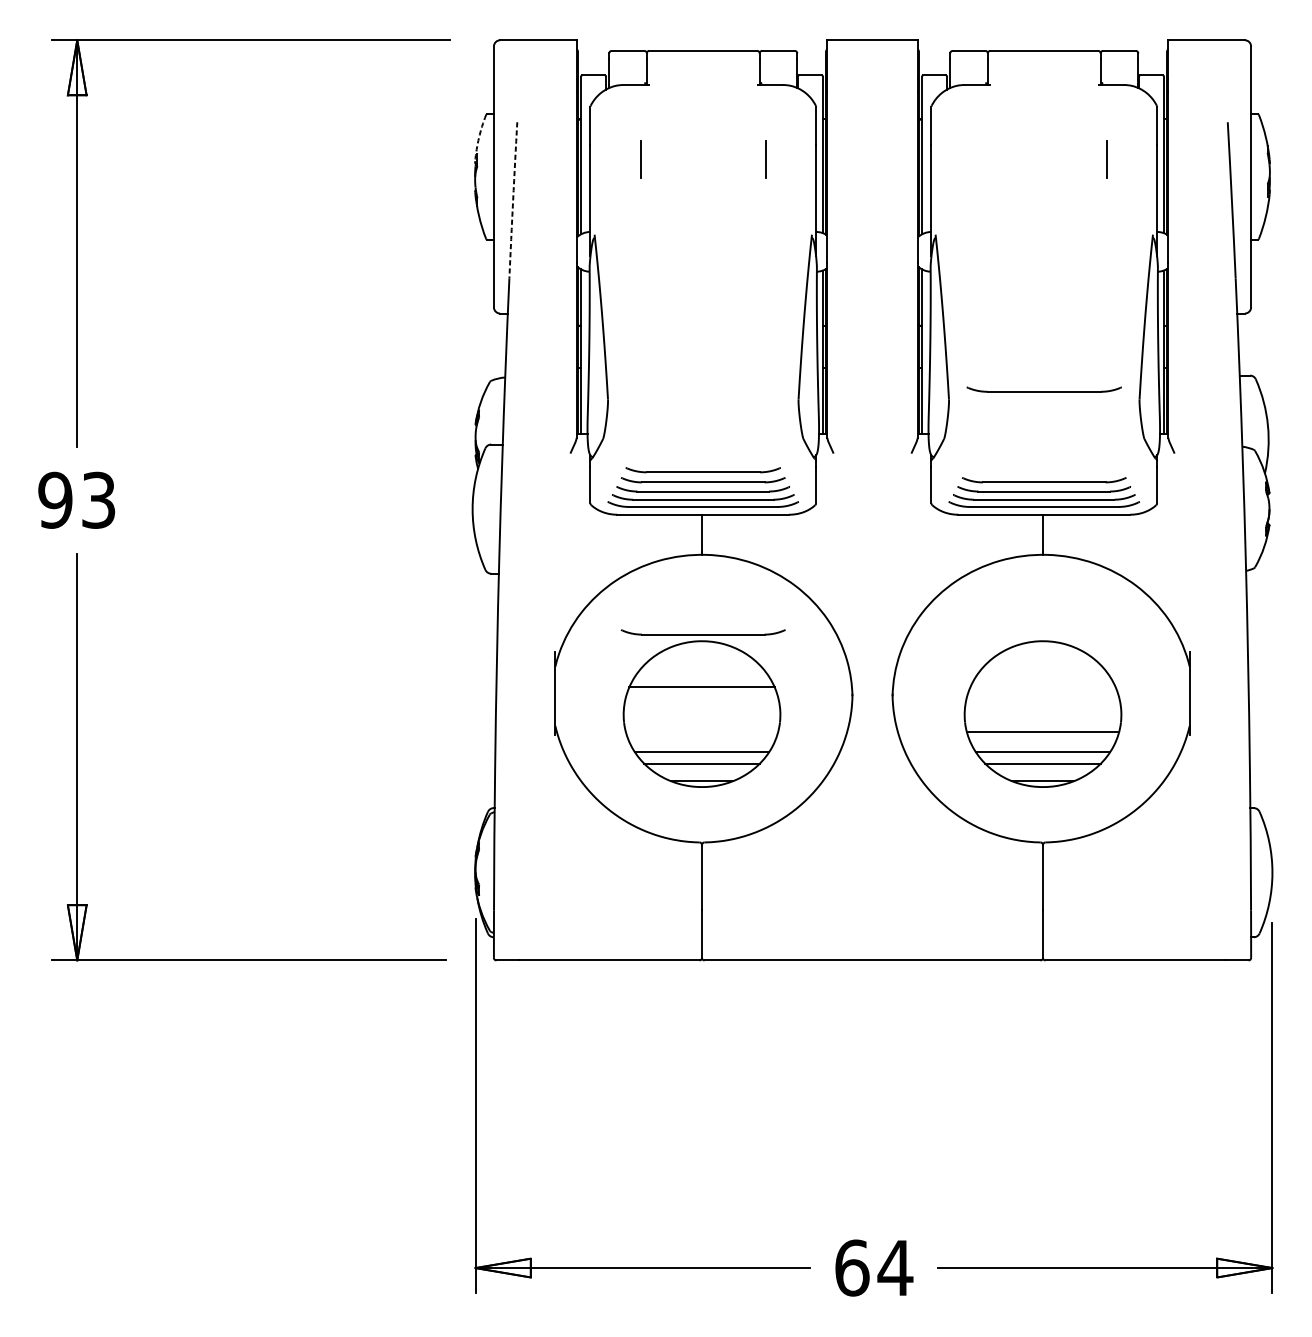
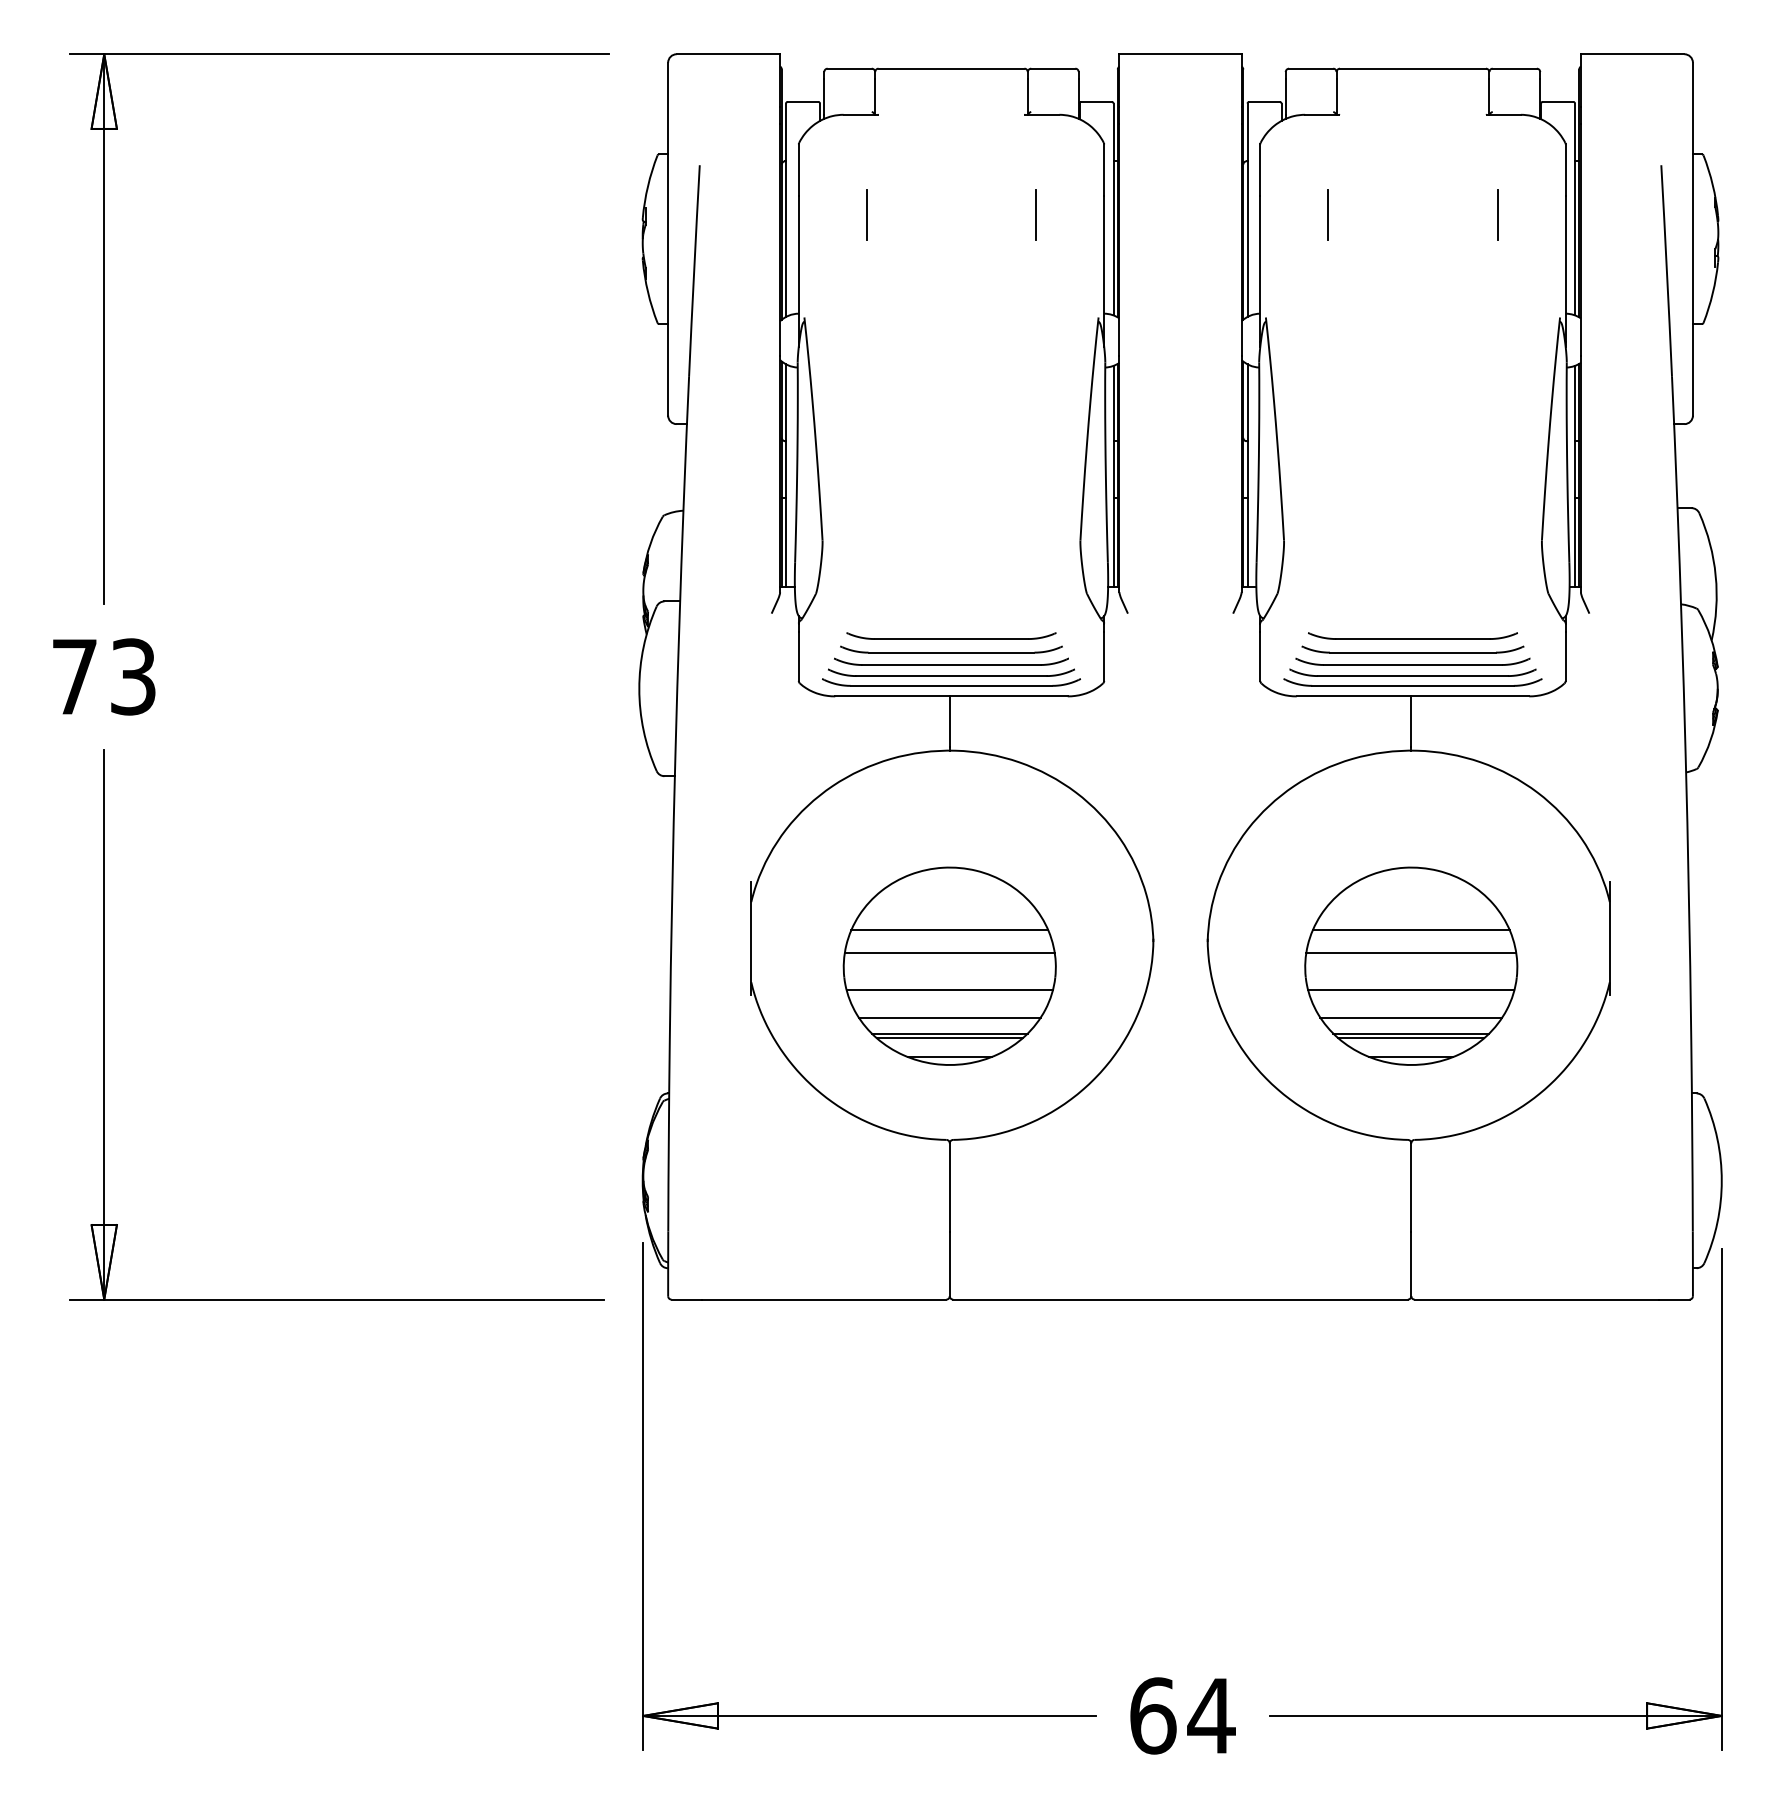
arc: (479, 137) -> (648, 186), dashed -> solid
line: (981, 159) -> (1328, 215), added
arc: (513, 200) -> (694, 271), dashed -> solid
part: (1043, 389) -> (1412, 635), moved
text: (55, 500) -> (74, 676), 93 -> 73
part: (703, 632) -> (951, 855), removed
line: (1042, 687) -> (1410, 930), added
line: (701, 703) -> (949, 952), added
line: (1043, 703) -> (1411, 952), added
line: (701, 732) -> (949, 990), added
line: (701, 767) -> (949, 1038), added
line: (1043, 767) -> (1411, 1038), added

